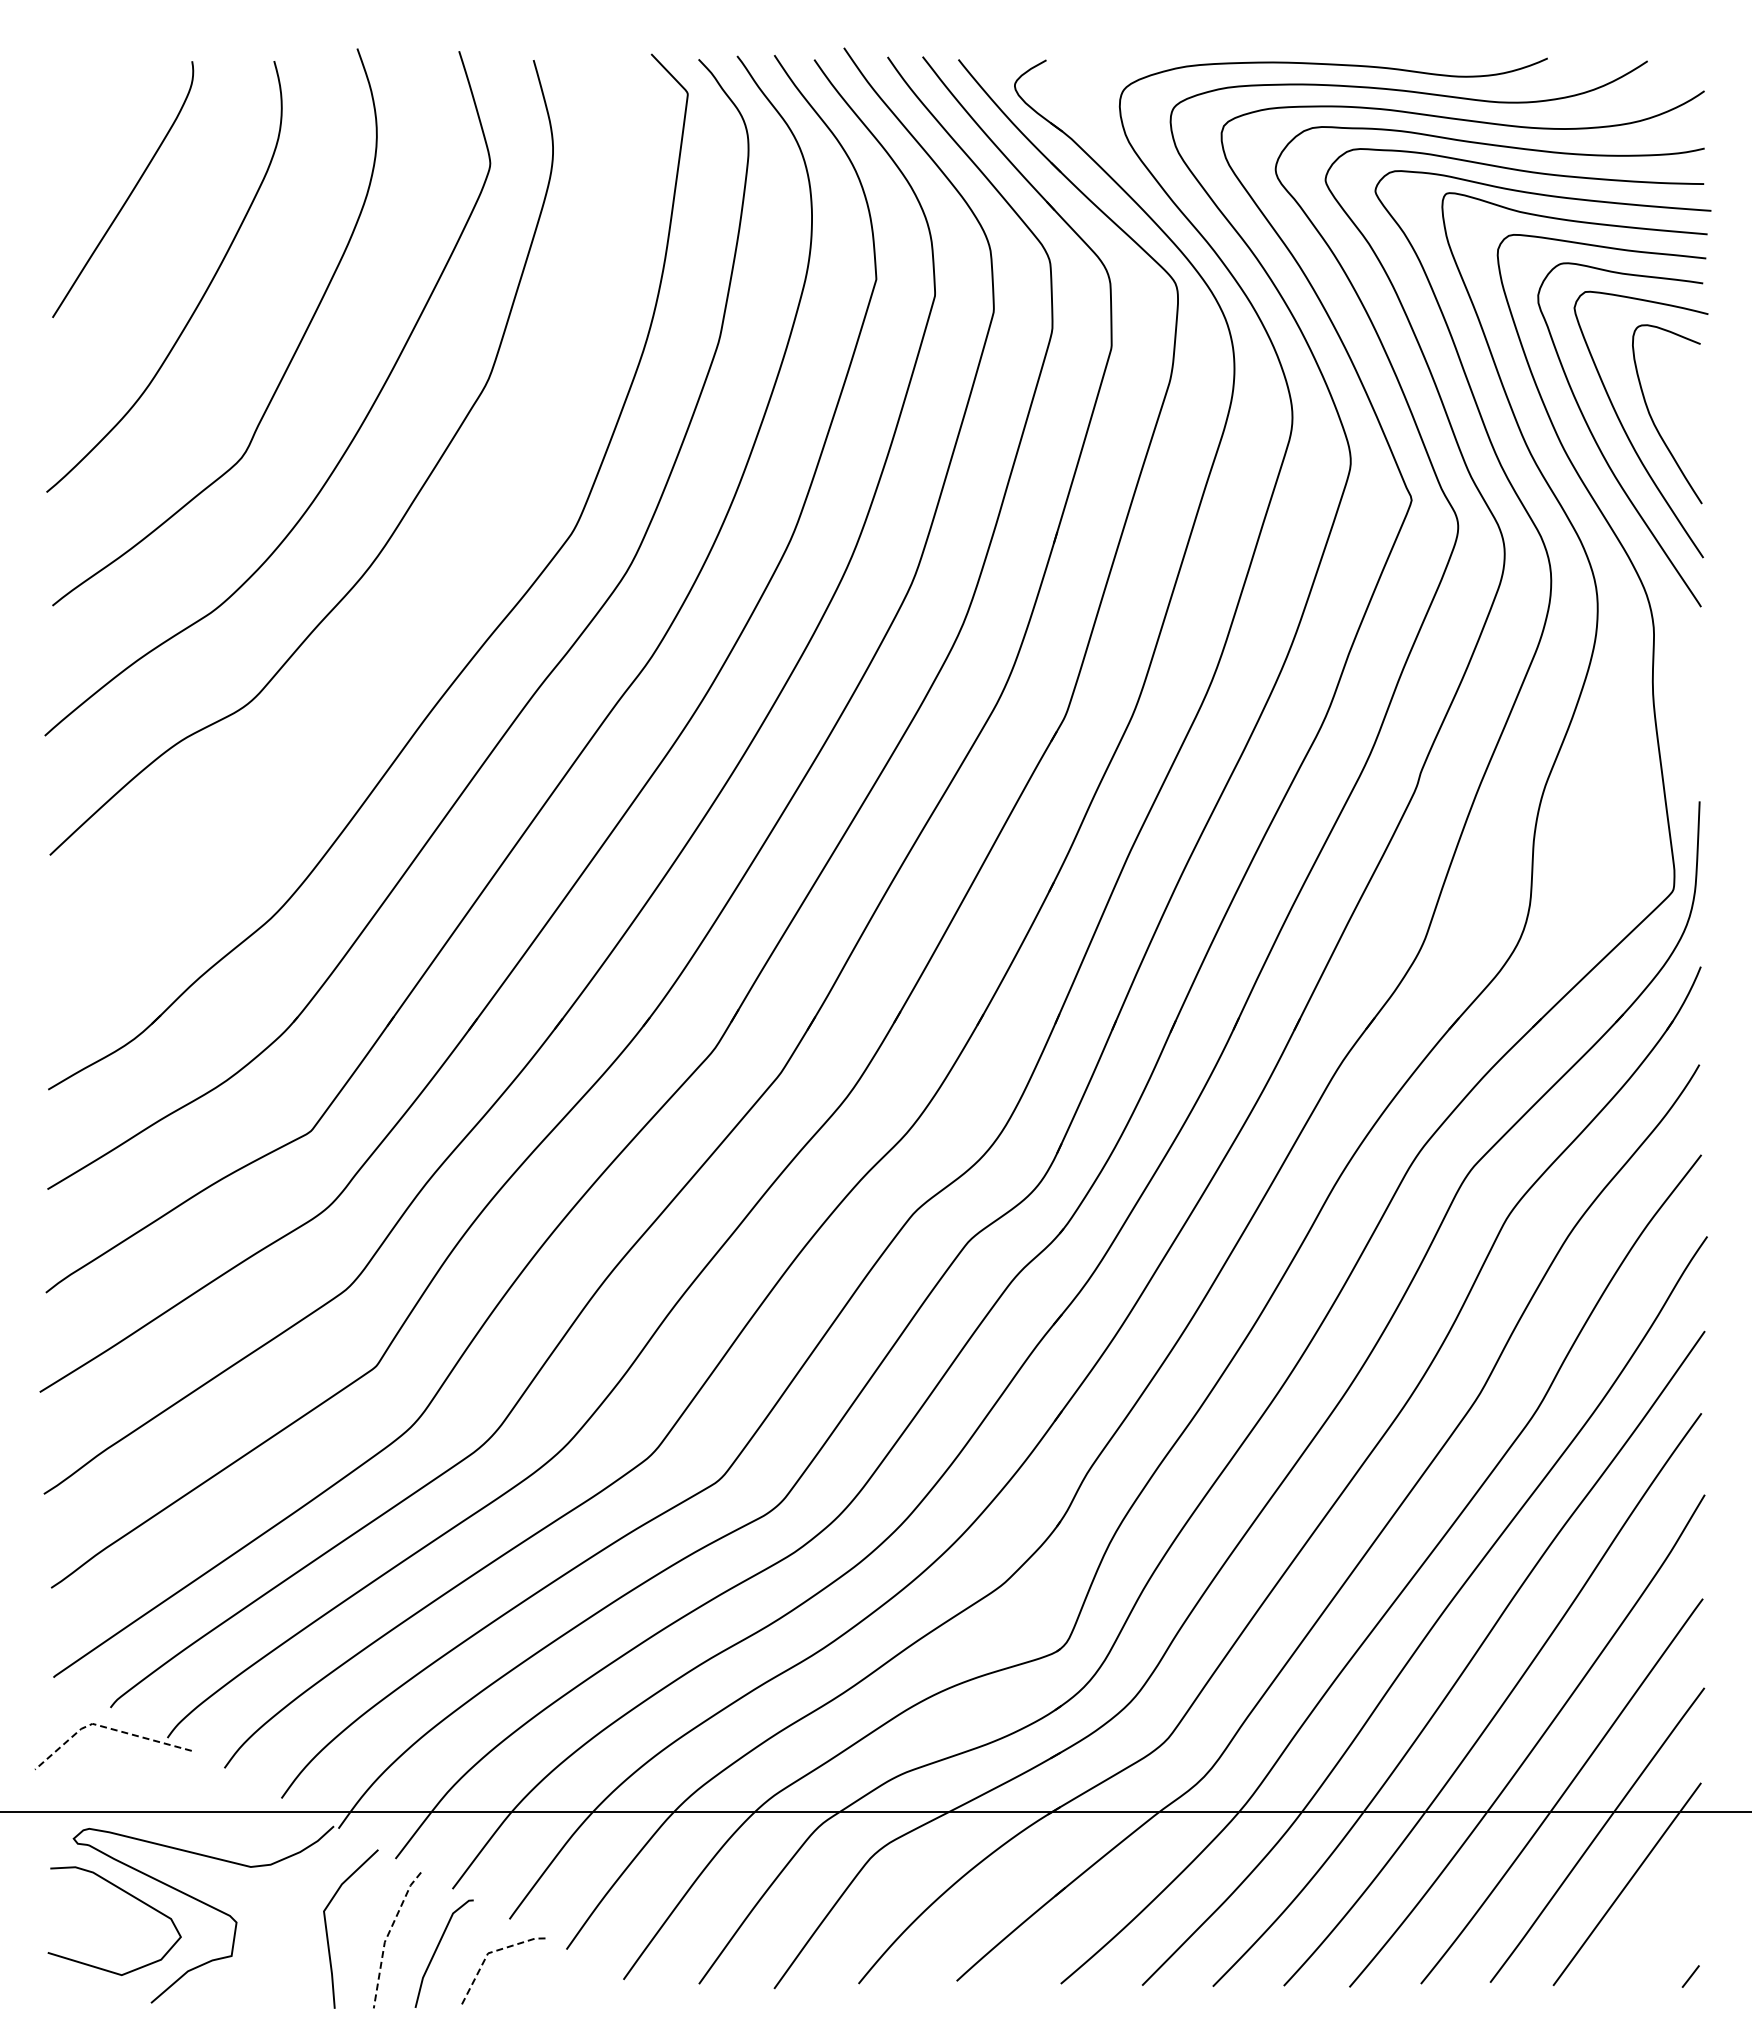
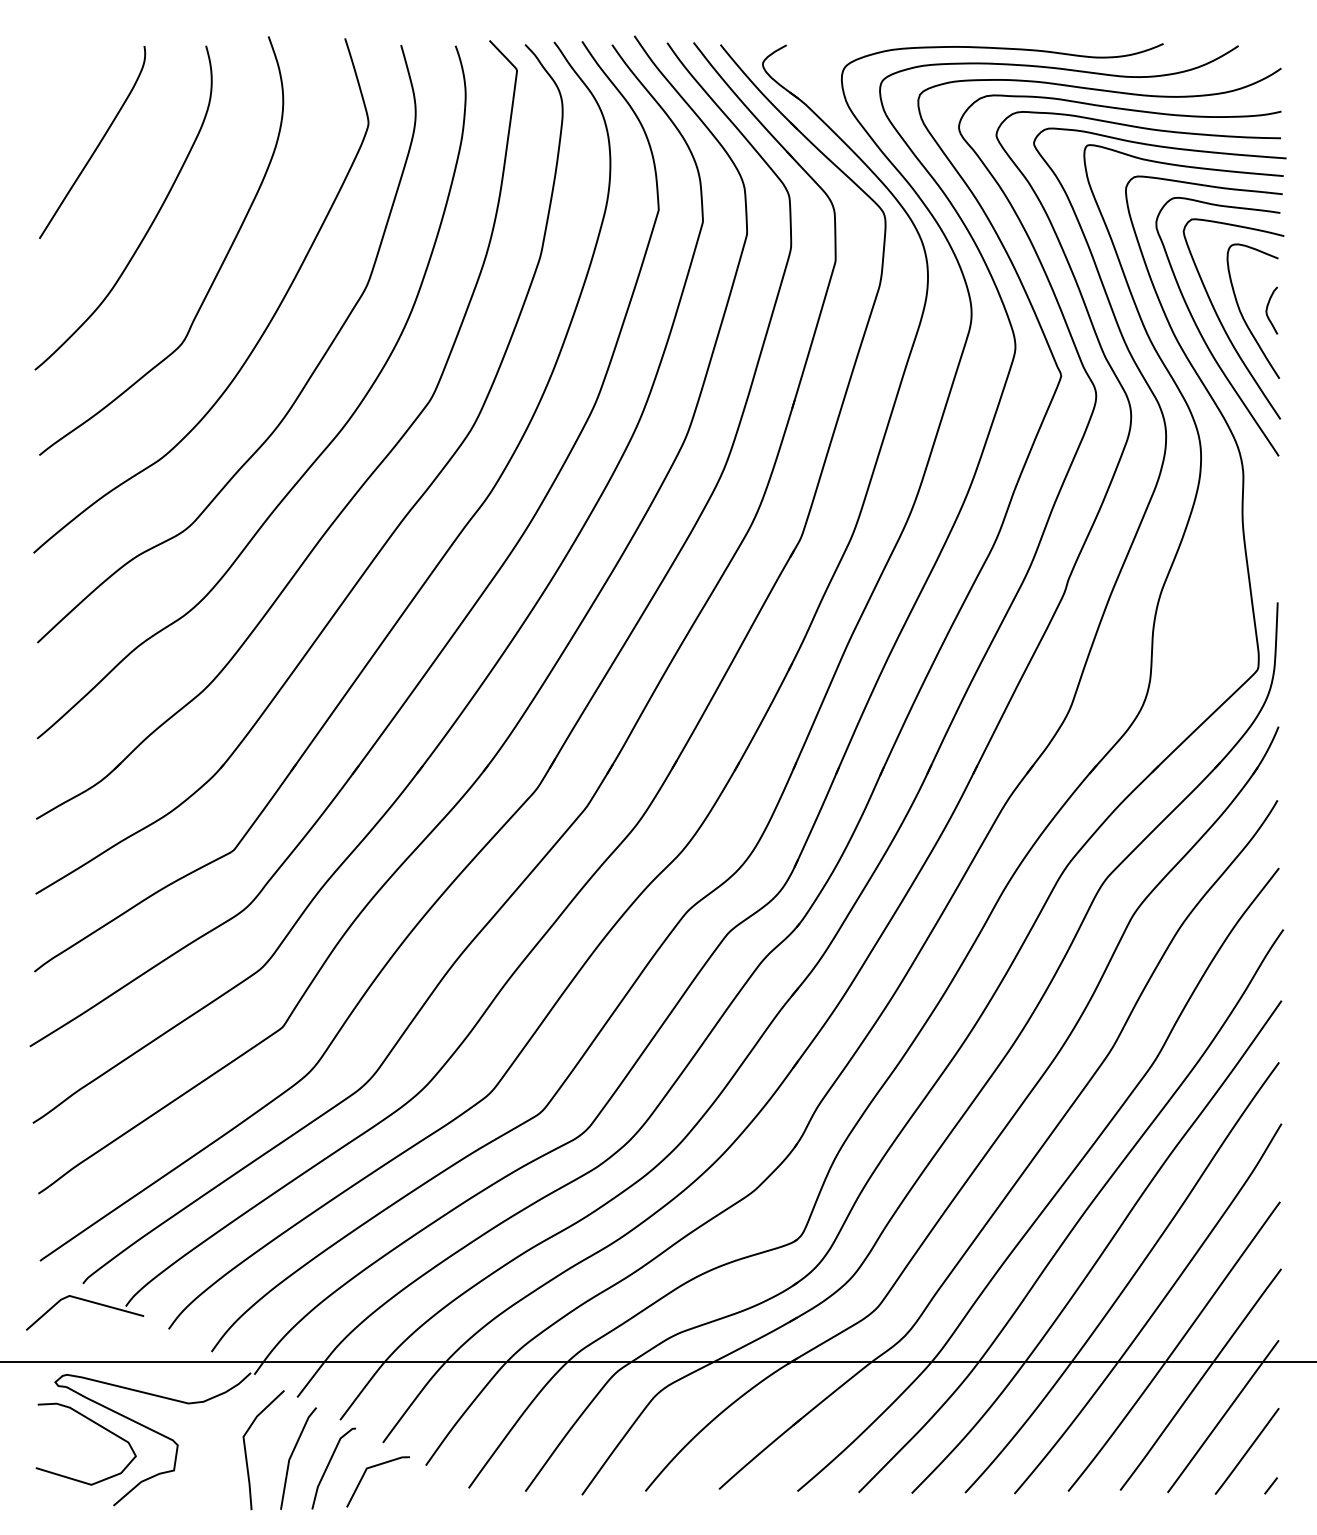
curve: (1686, 410) -> (1267, 308), added
curve: (430, 598) -> (323, 449), added
line: (105, 1727) -> (79, 1298), dashed -> solid
line: (1658, 1930) -> (1246, 1451), added
line: (387, 1936) -> (291, 1455), dashed -> solid
line: (489, 1953) -> (367, 1468), dashed -> solid

